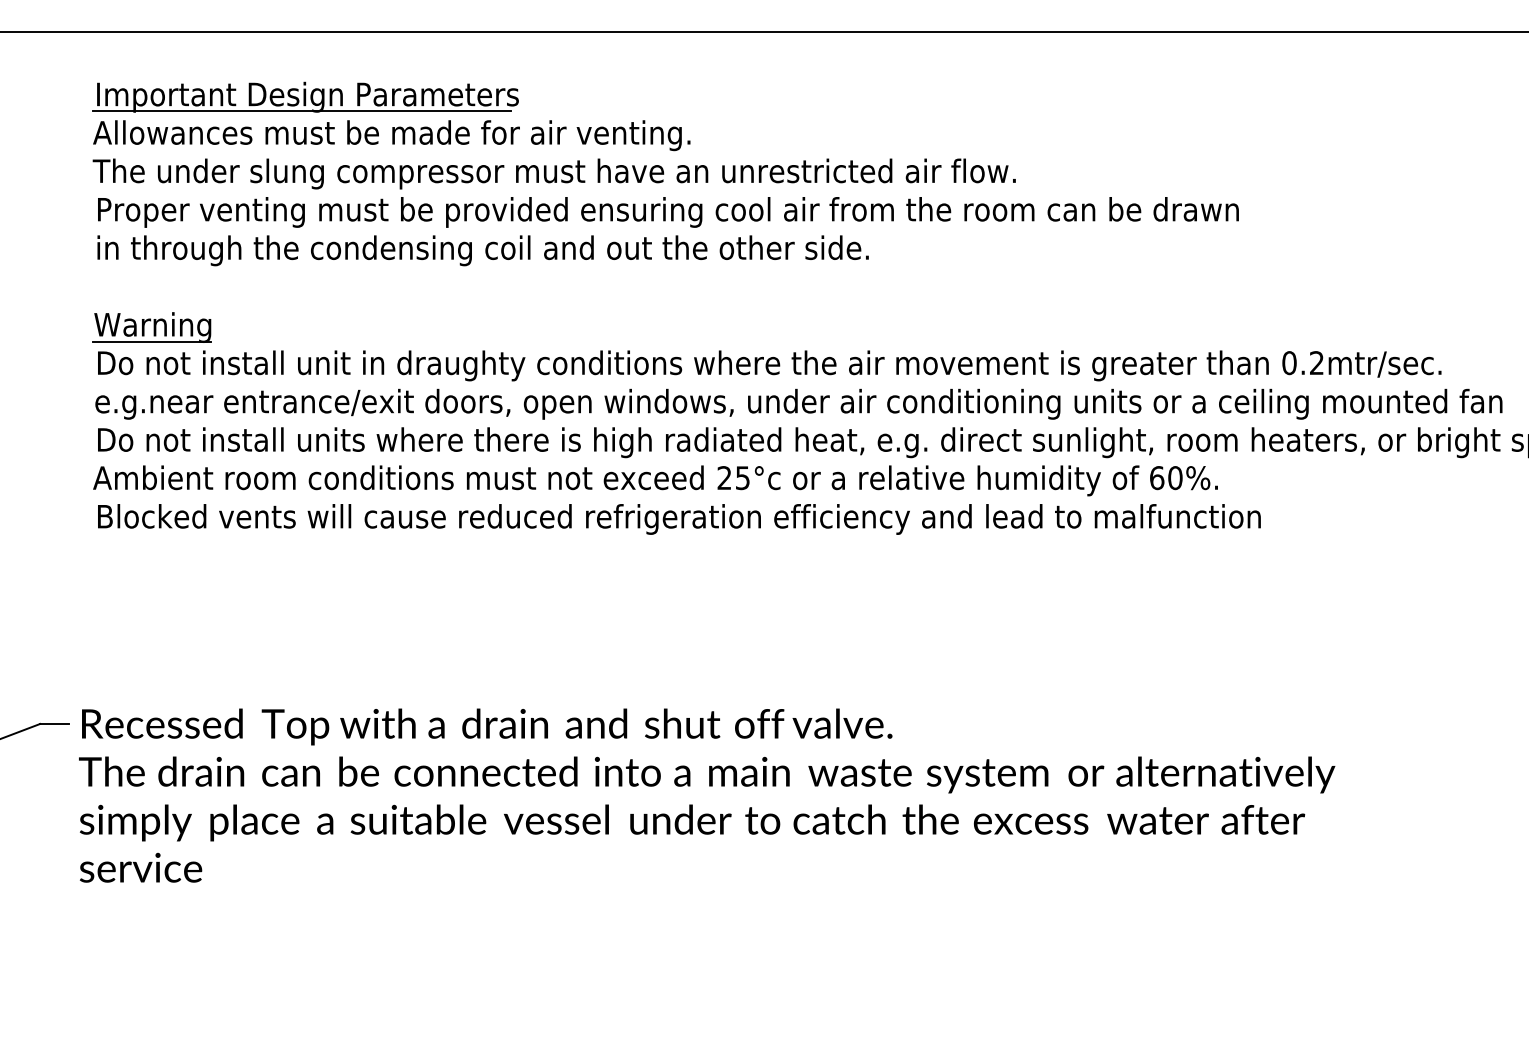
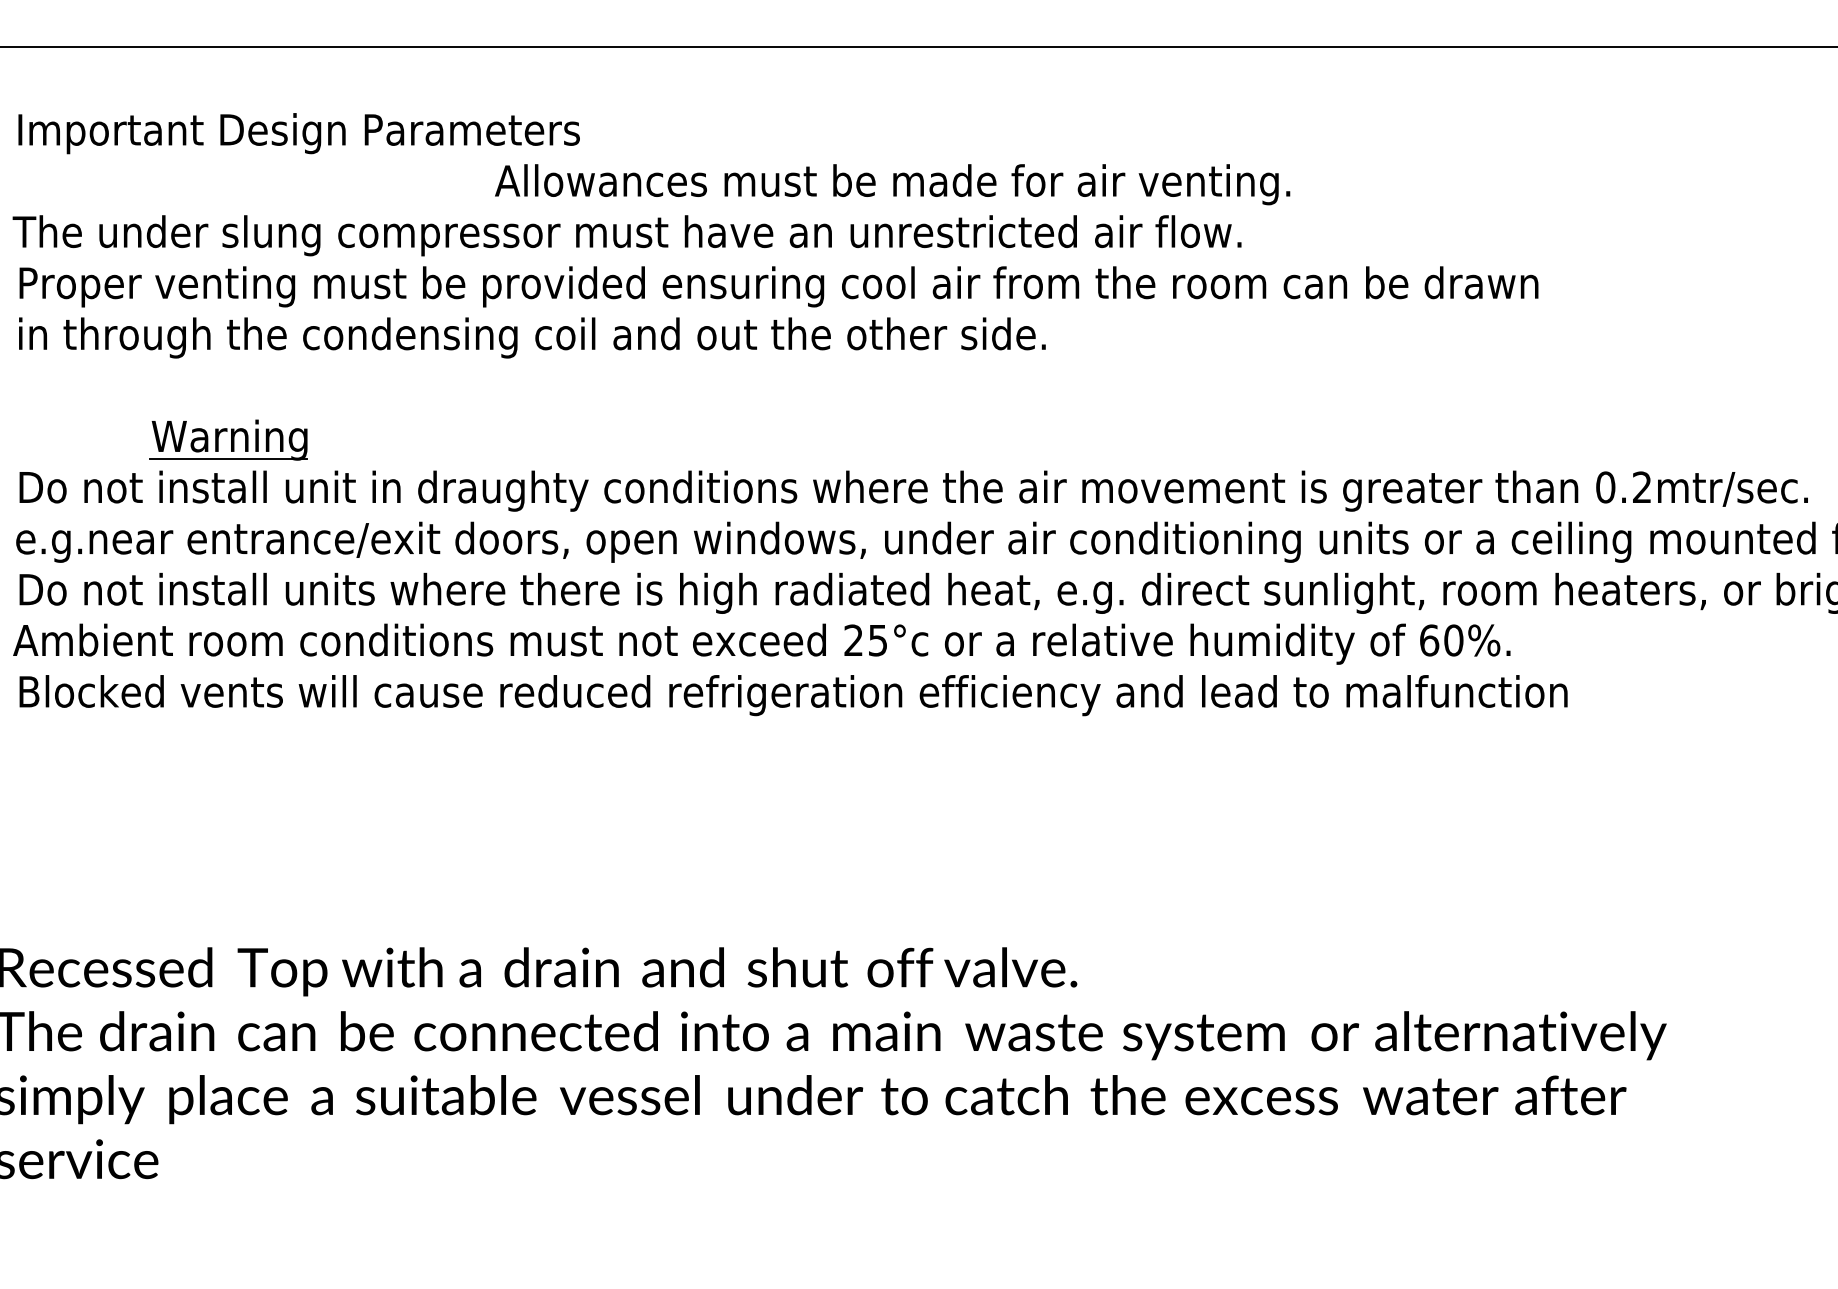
line: (301, 111) -> (290, 152), removed
text: (391, 135) -> (892, 184), moved
part: (151, 327) -> (228, 440), moved

